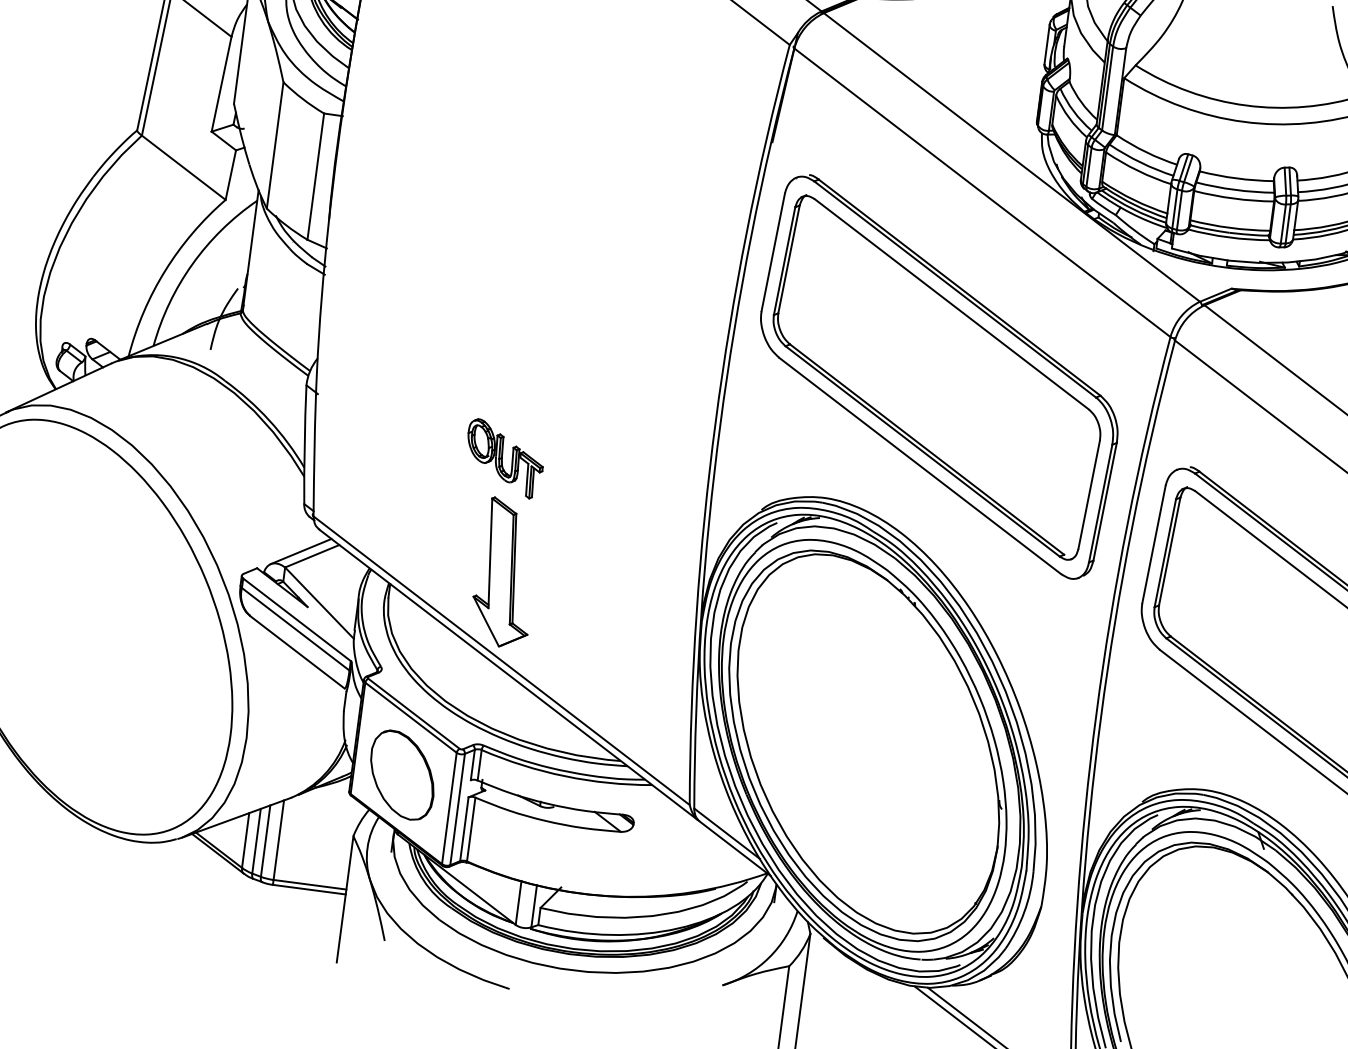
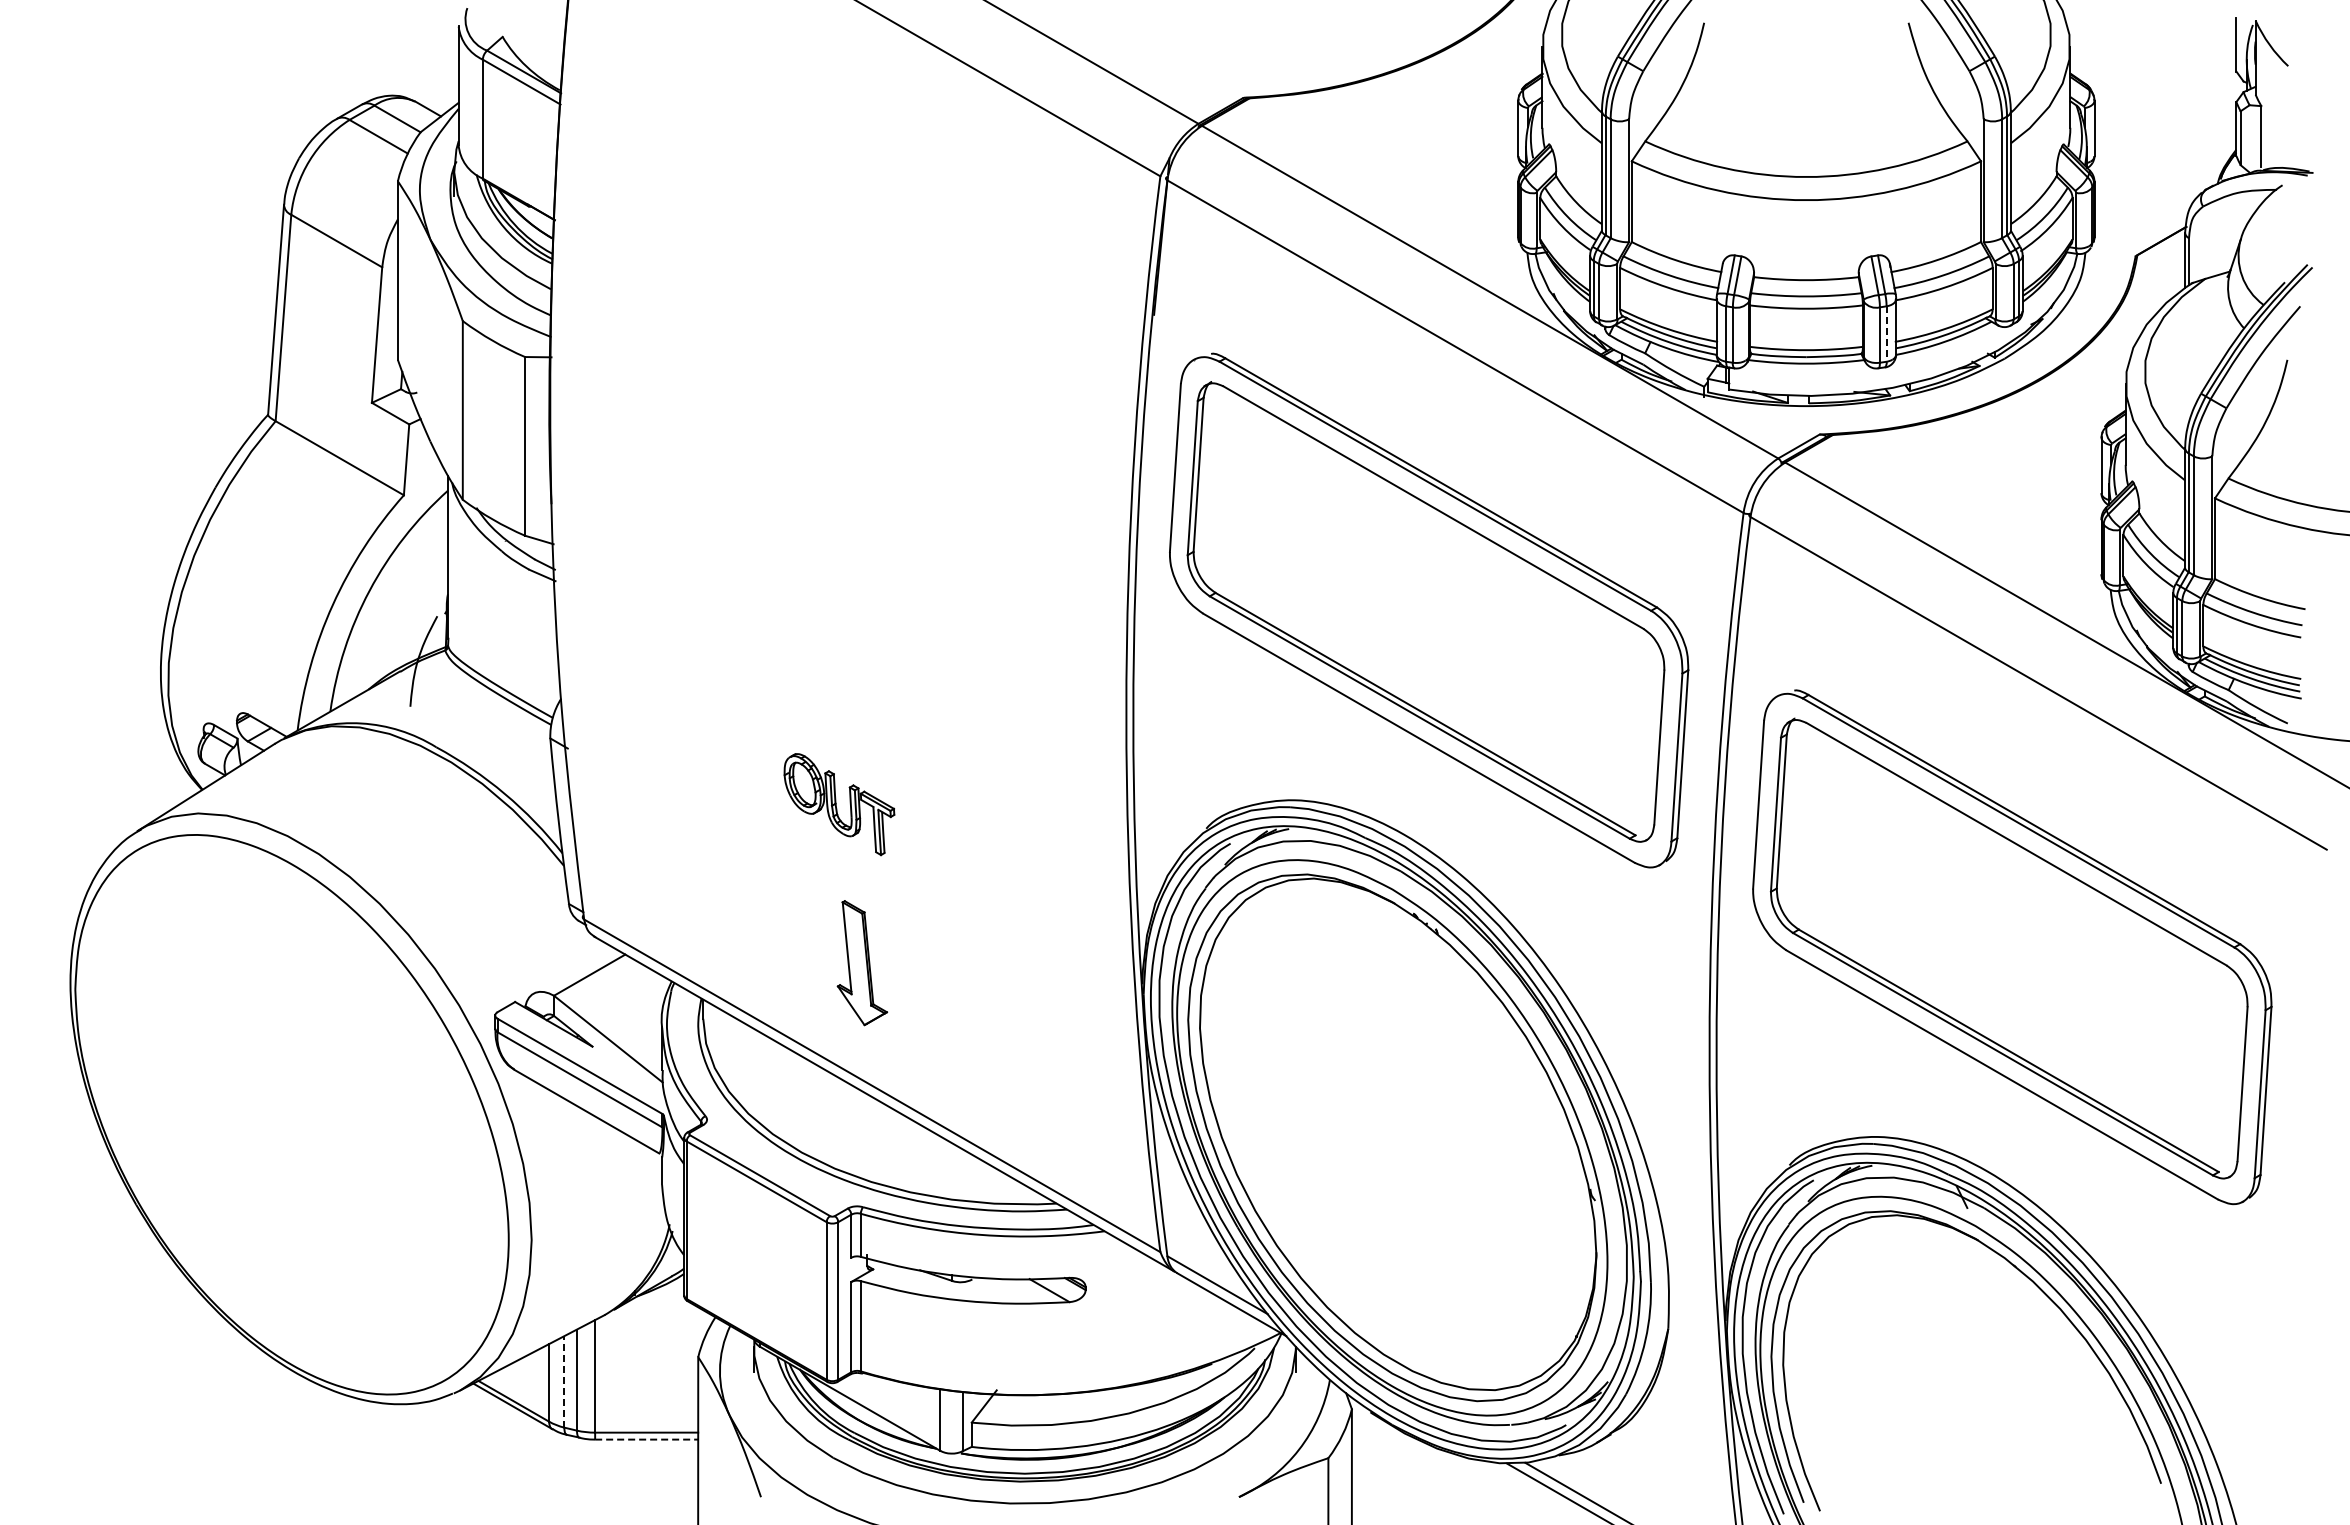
line: (1288, 224) -> (1886, 334), solid -> dashed
line: (301, 551) -> (573, 970), removed
part: (506, 572) -> (862, 962), size x0.6
part: (402, 775) -> (755, 1263), removed
line: (256, 840) -> (564, 1381), solid -> dashed
line: (309, 889) -> (646, 1439), solid -> dashed

